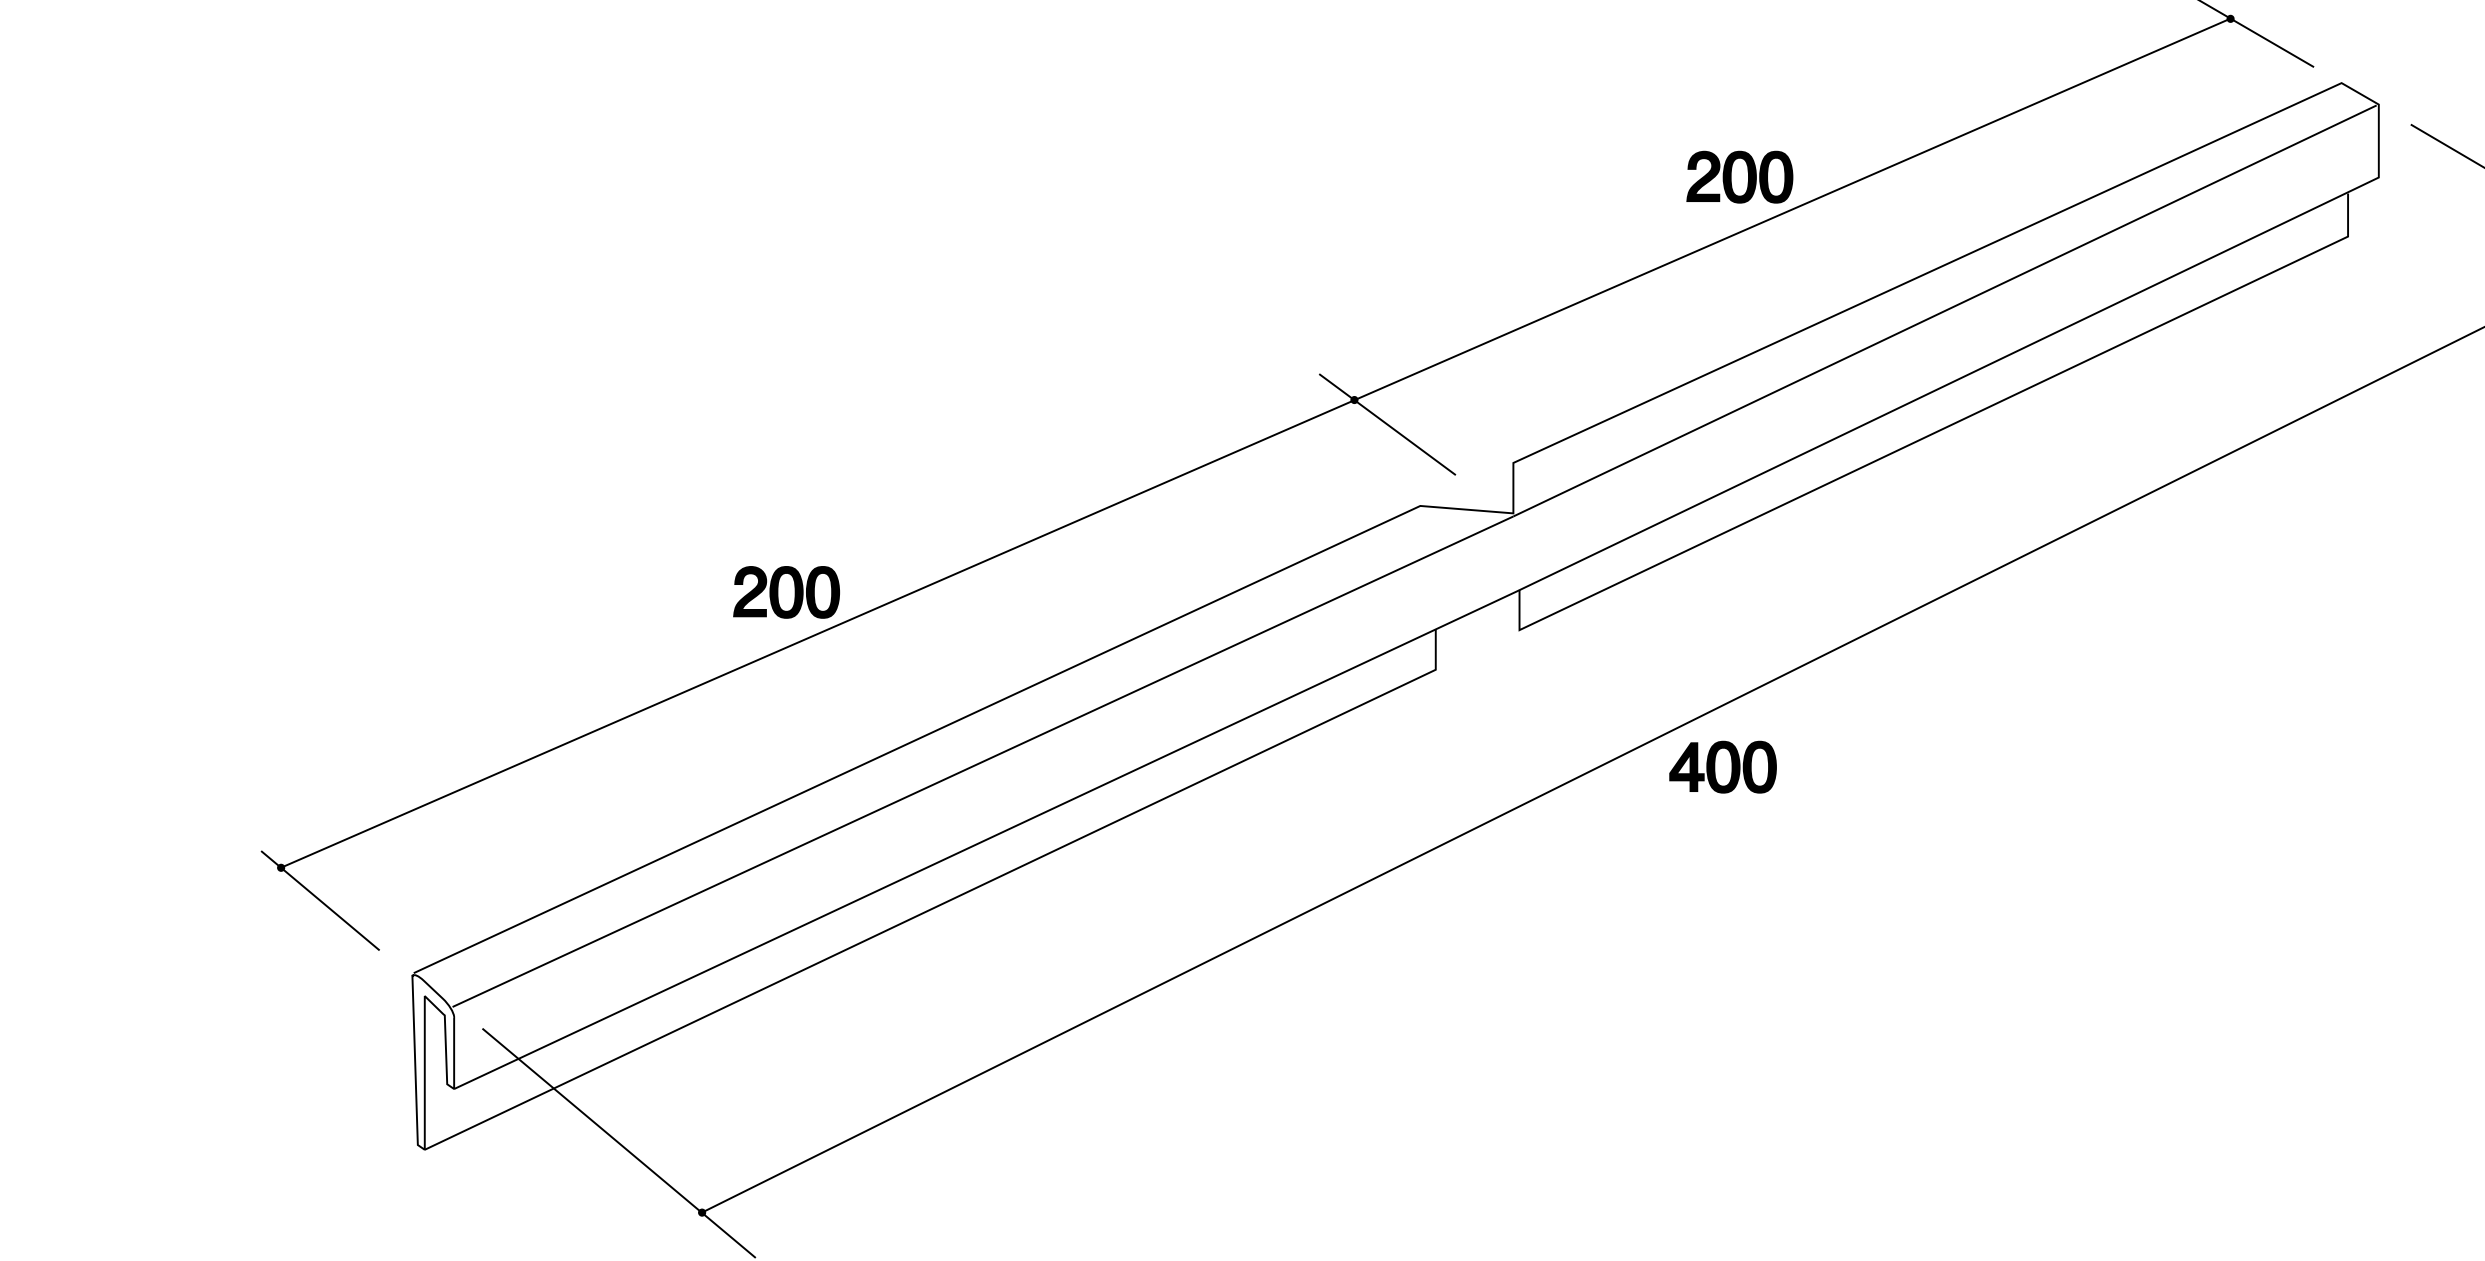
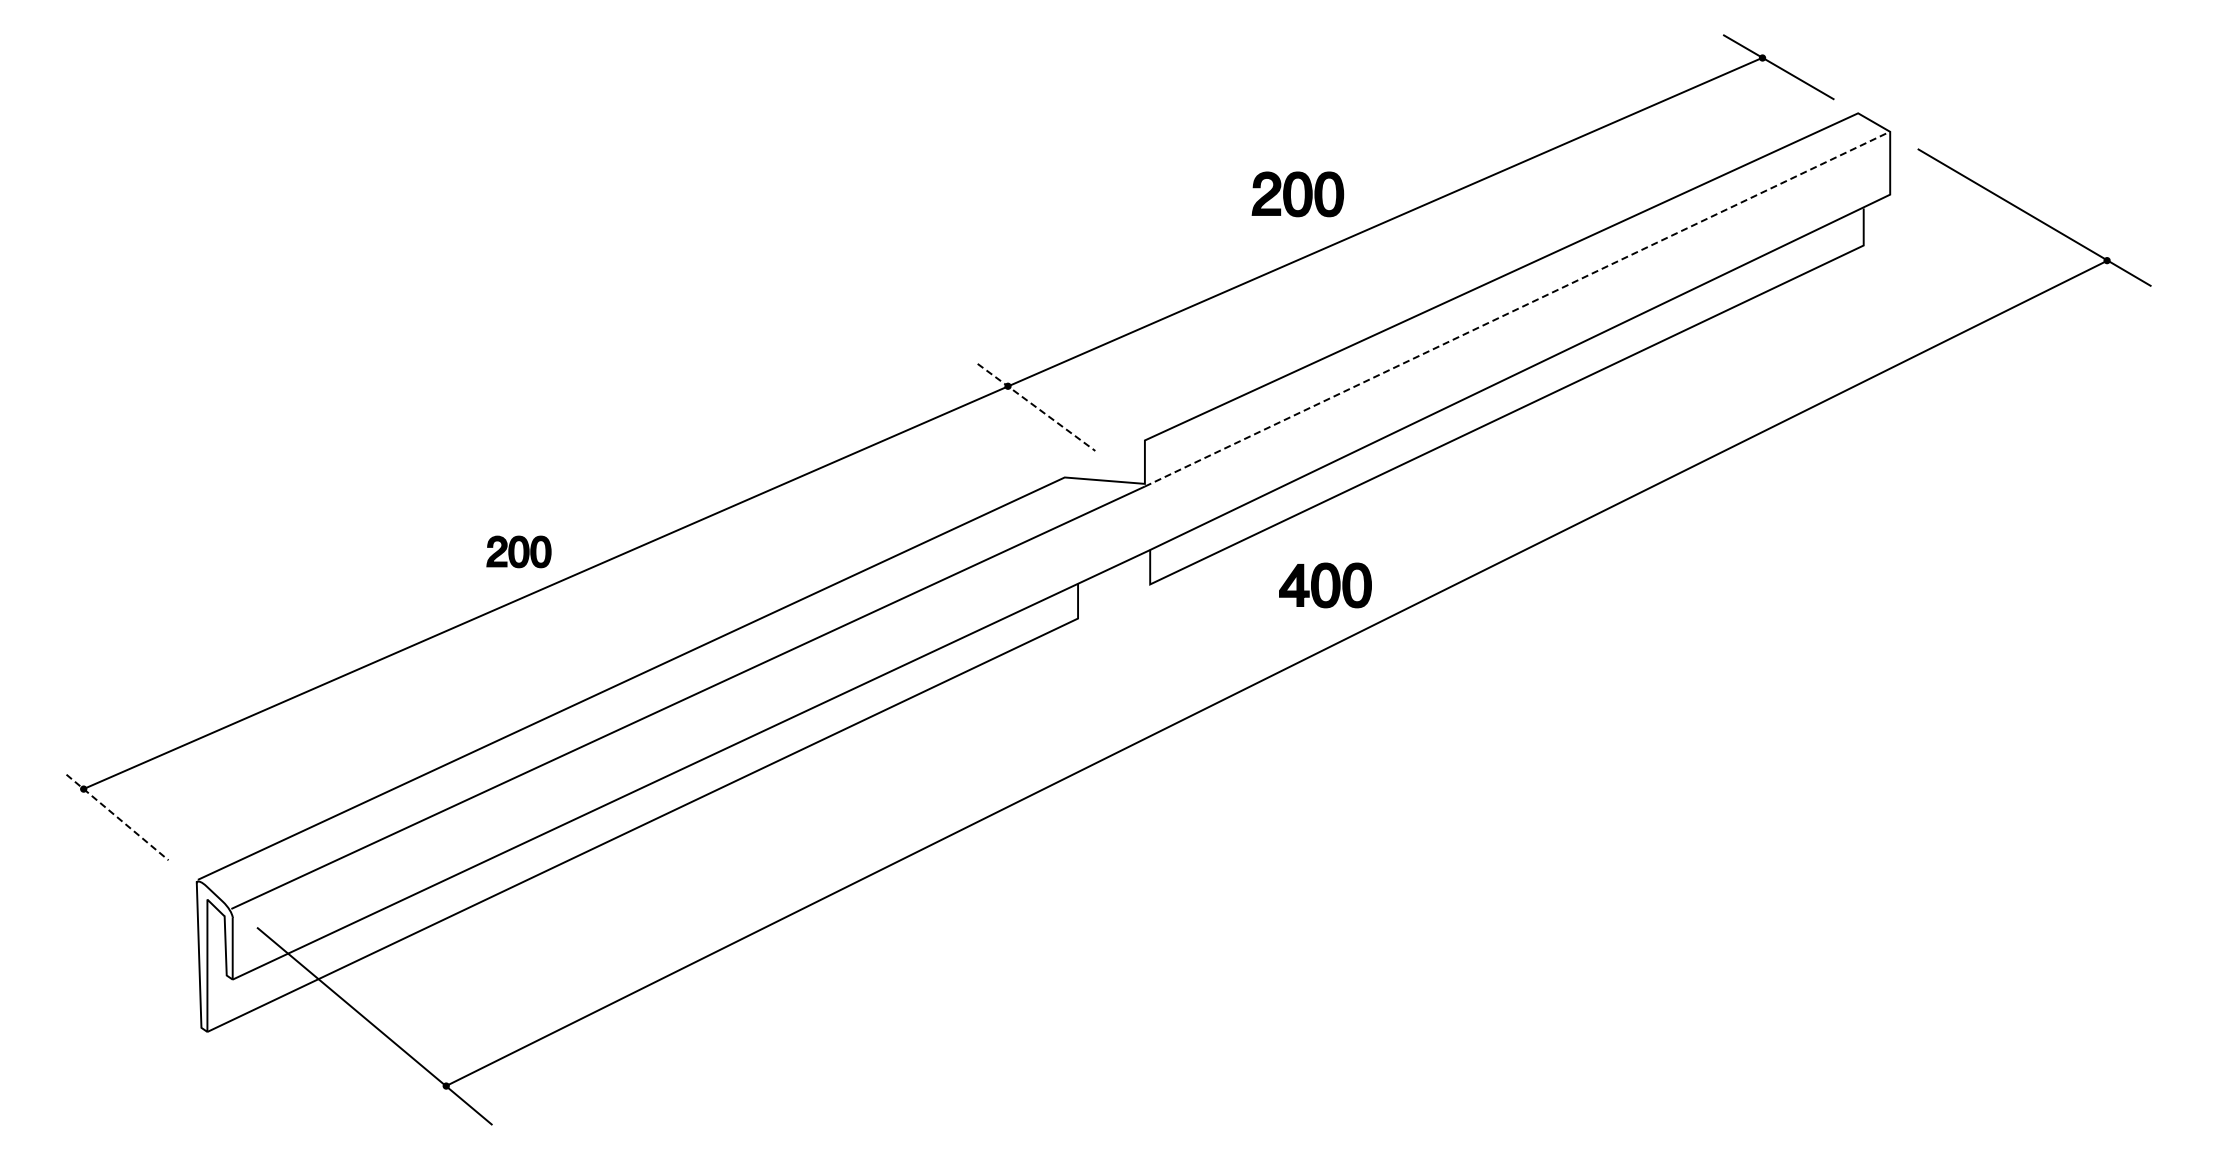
part: (1739, 177) -> (1297, 194), moved
line: (1944, 310) -> (1516, 309), solid -> dashed
line: (1387, 424) -> (1036, 407), solid -> dashed
part: (786, 591) -> (518, 551), size x0.7
part: (1723, 767) -> (1325, 585), moved
line: (320, 900) -> (117, 817), solid -> dashed

